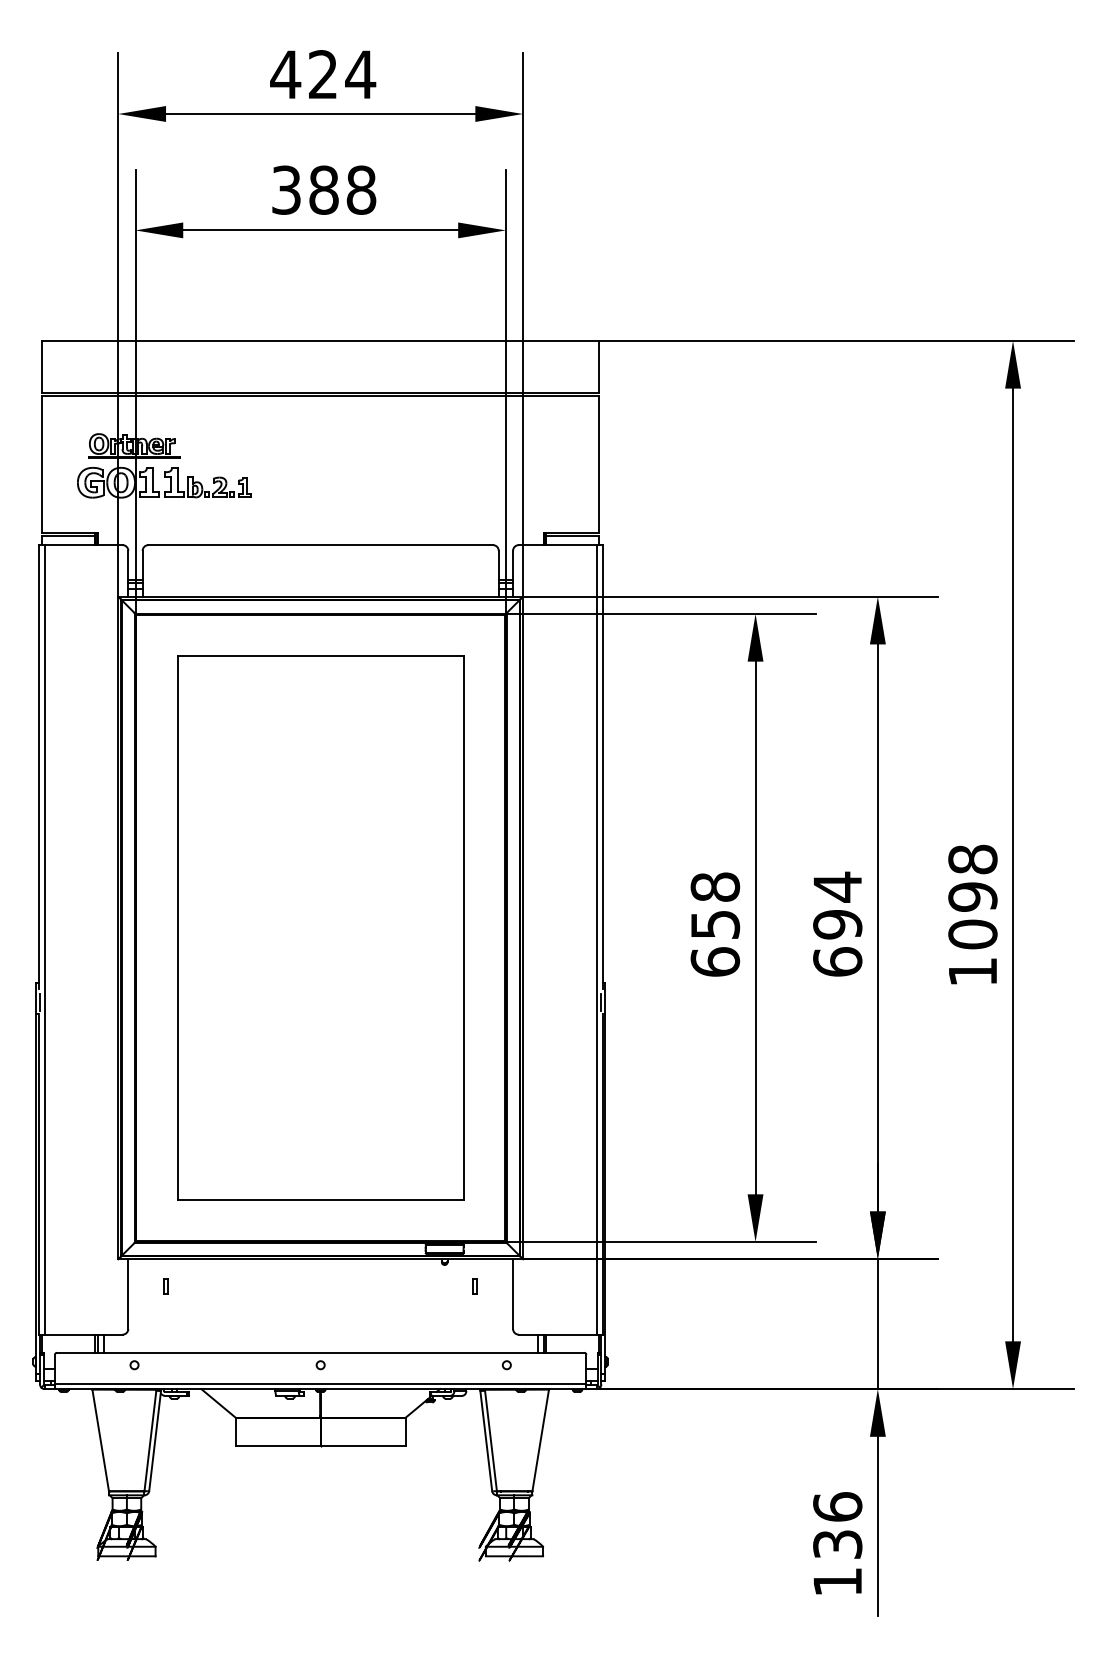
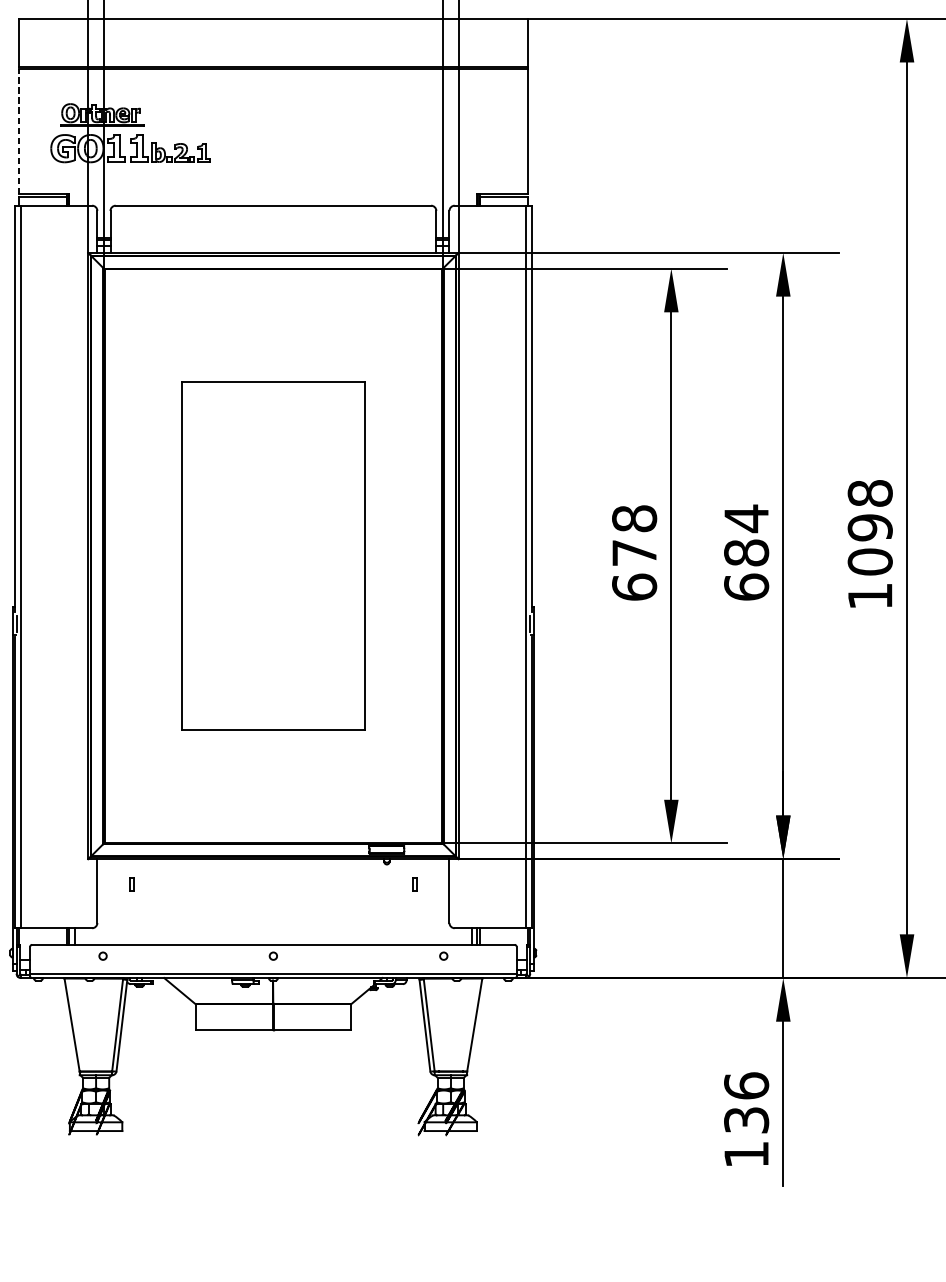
line: (42, 464) -> (18, 131), solid -> dashed
text: (715, 924) -> (634, 552), 658 -> 678
text: (837, 924) -> (746, 552), 694 -> 684
part: (320, 927) -> (273, 555), size x0.7

